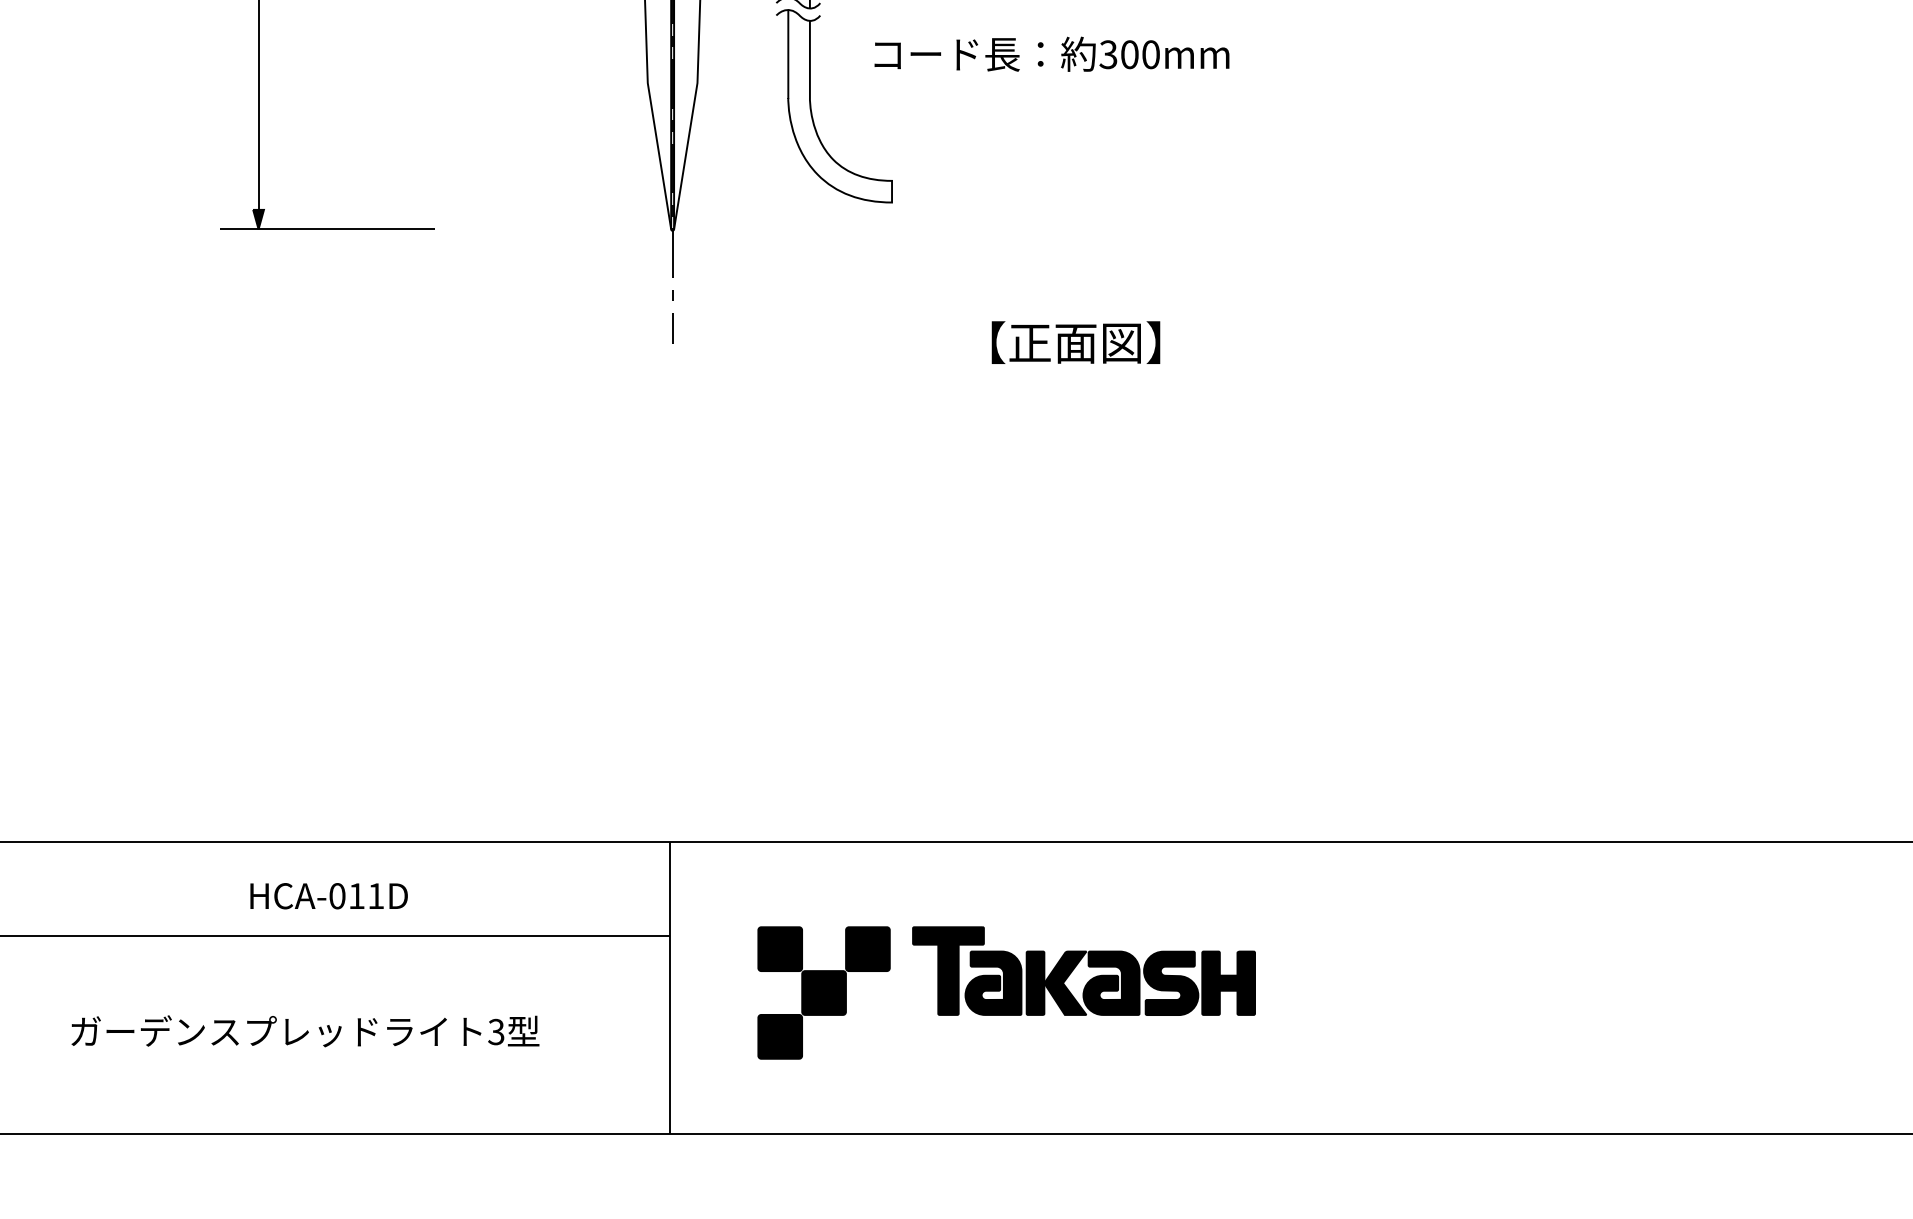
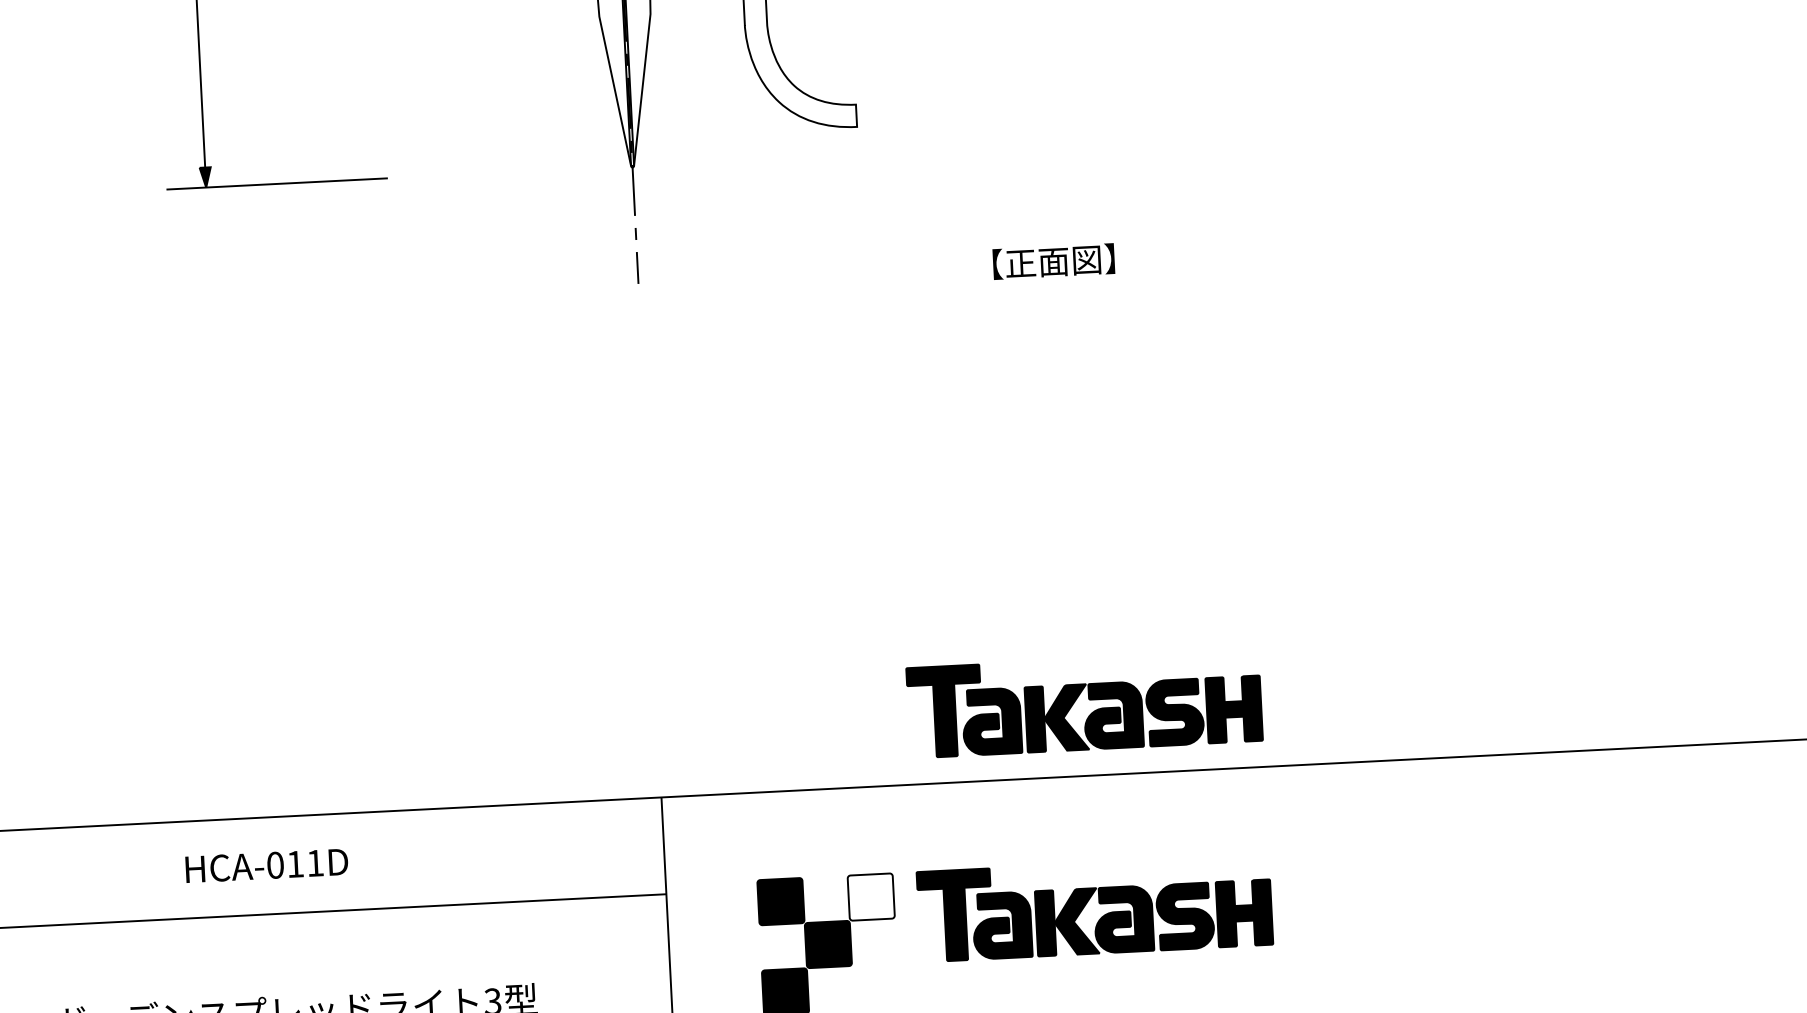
part: (1075, 342) -> (1053, 261), size x0.7
part: (1083, 772) -> (1084, 703), added
part: (328, 896) -> (266, 866), moved
fill: (867, 949) -> (870, 897), removed

